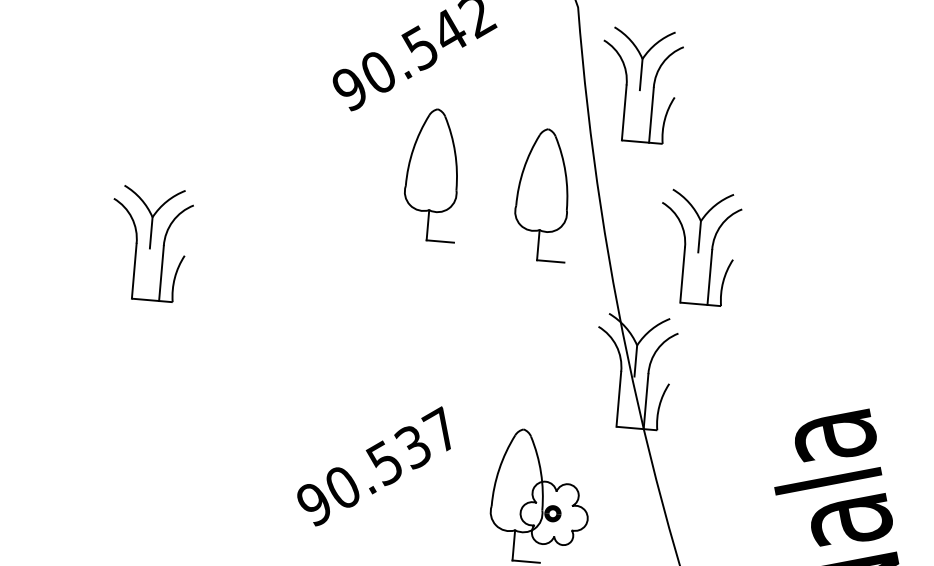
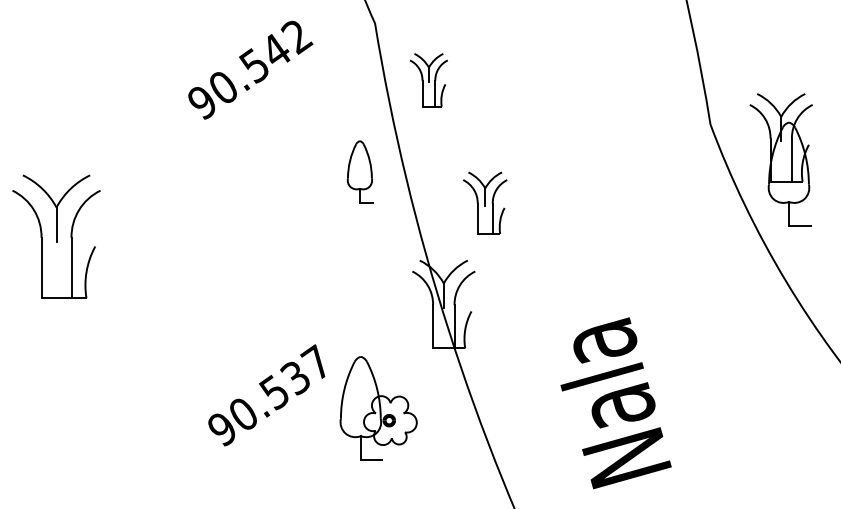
part: (639, 84) -> (428, 79), size x0.6
part: (432, 174) -> (272, 163), removed
part: (542, 193) -> (359, 171), size x0.6
part: (150, 243) -> (56, 236), size x1.4
part: (697, 246) -> (484, 202), size x0.7
text: (374, 466) -> (266, 395), moved

